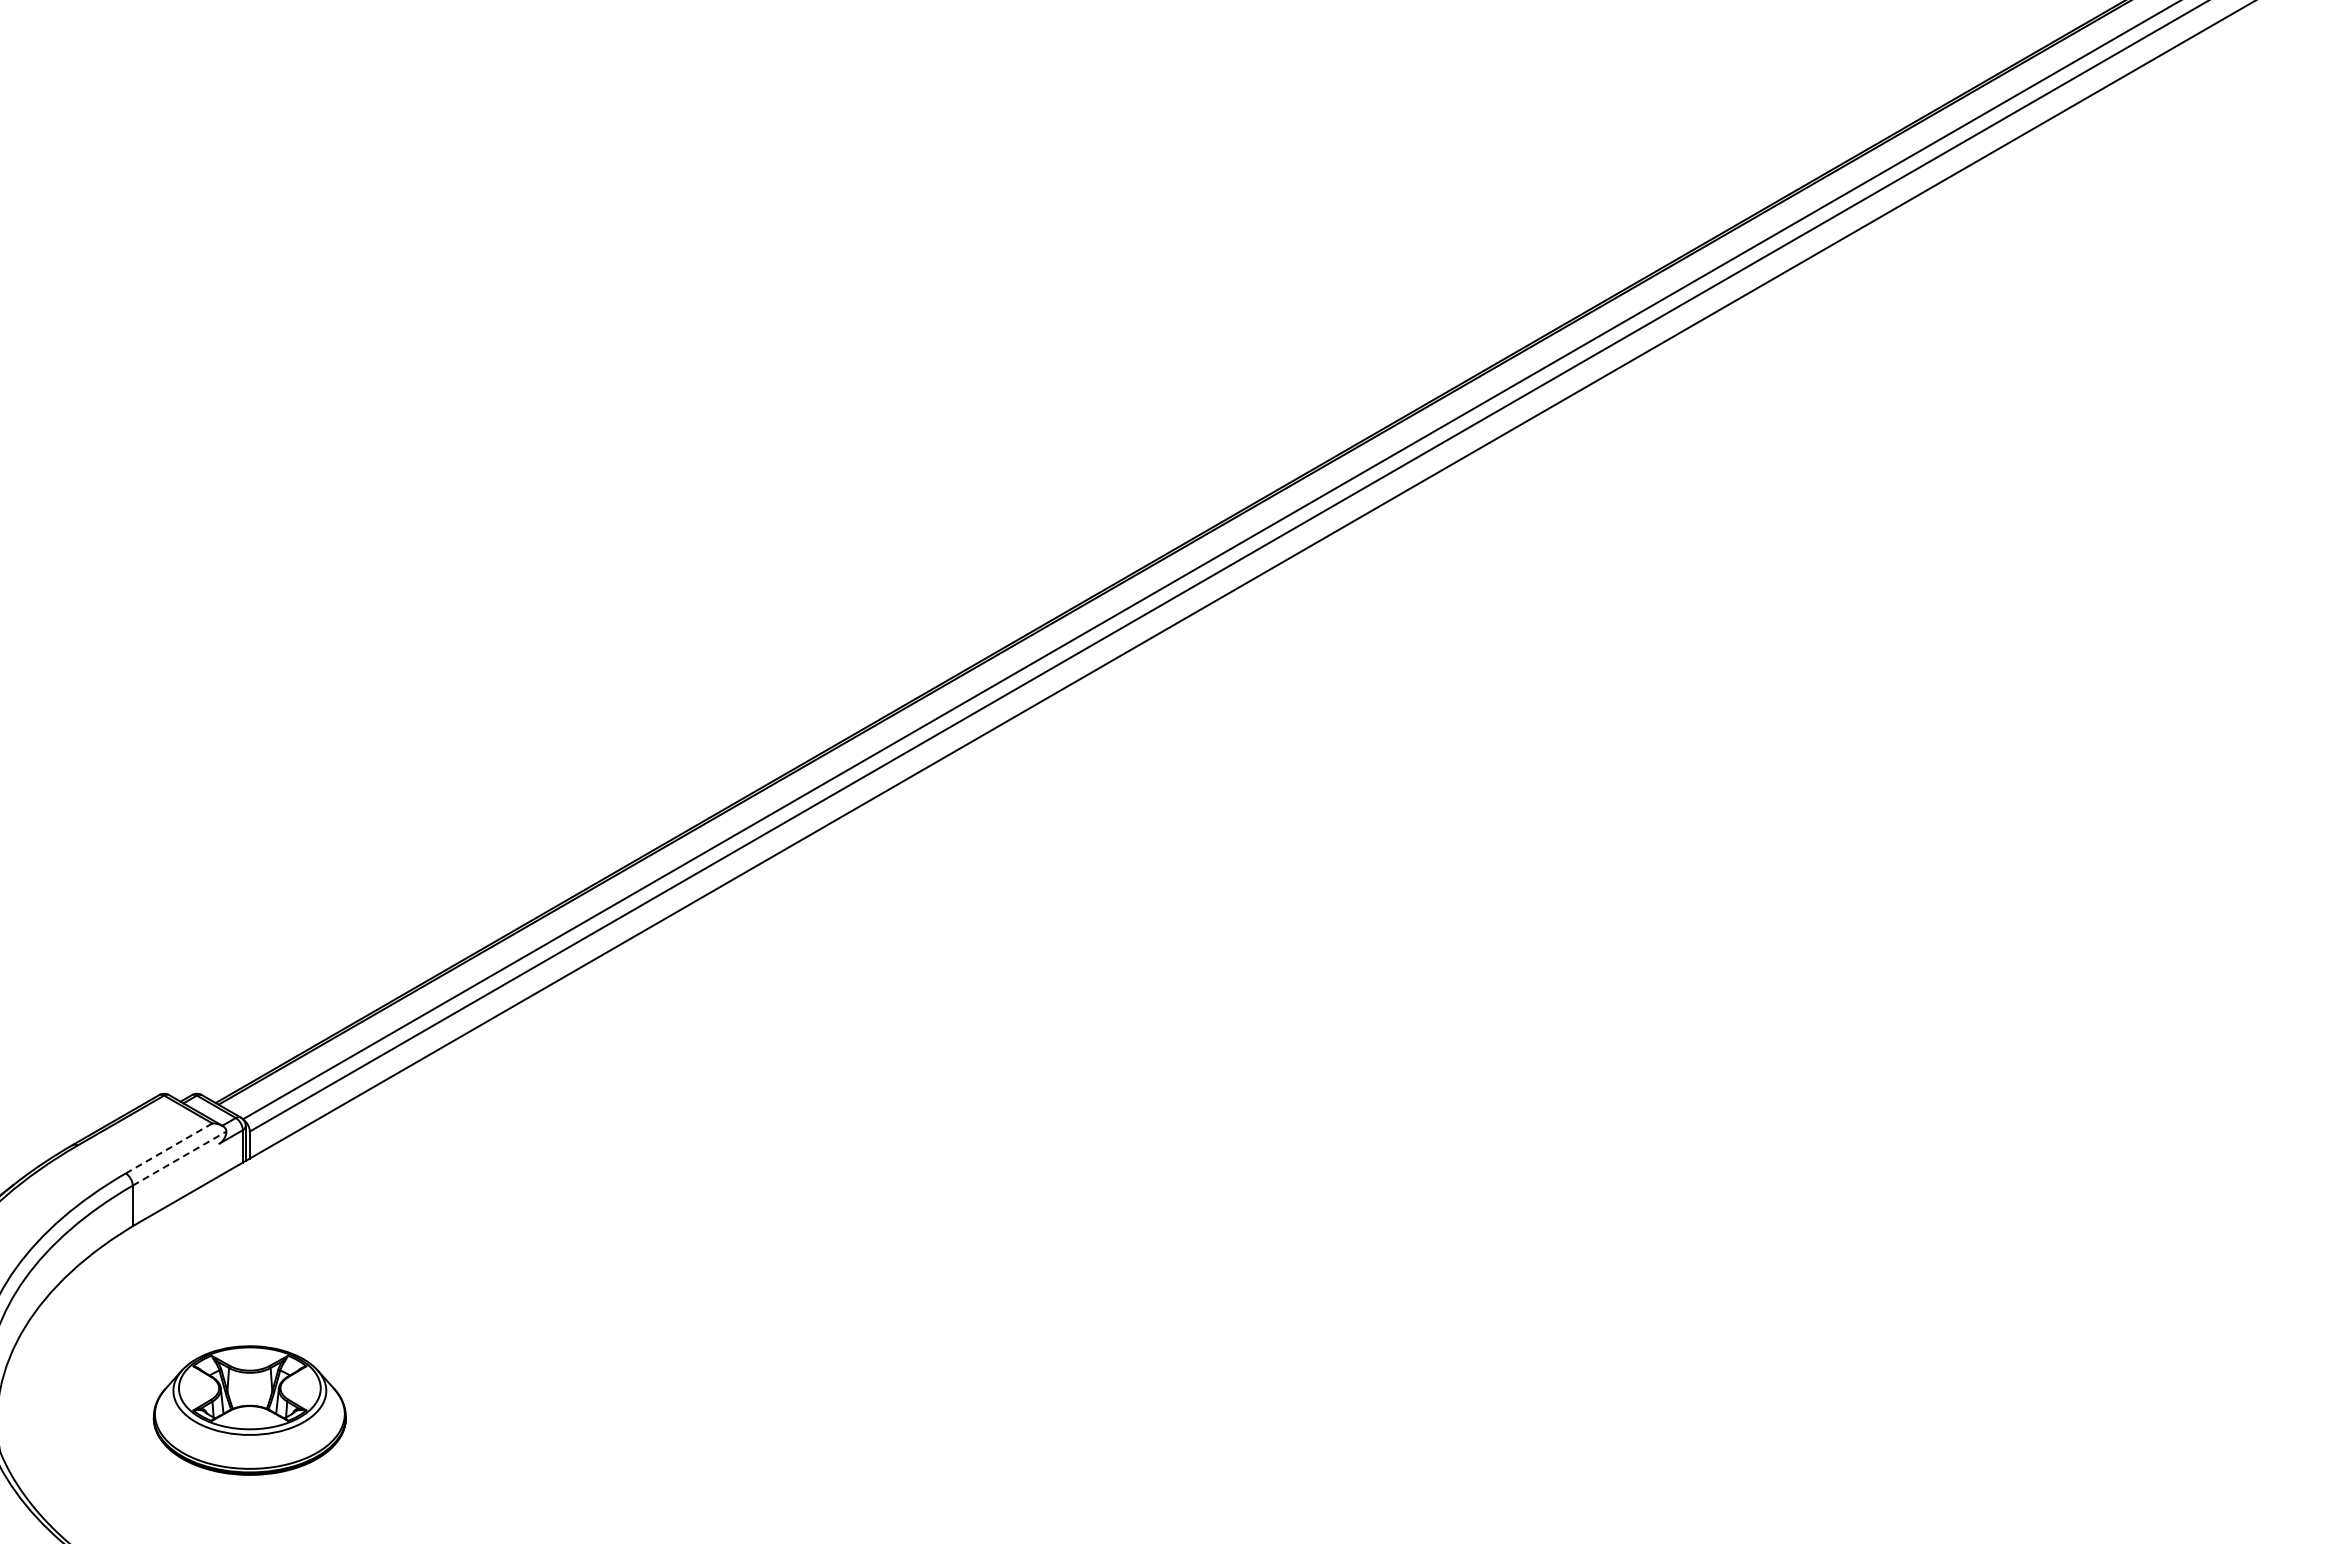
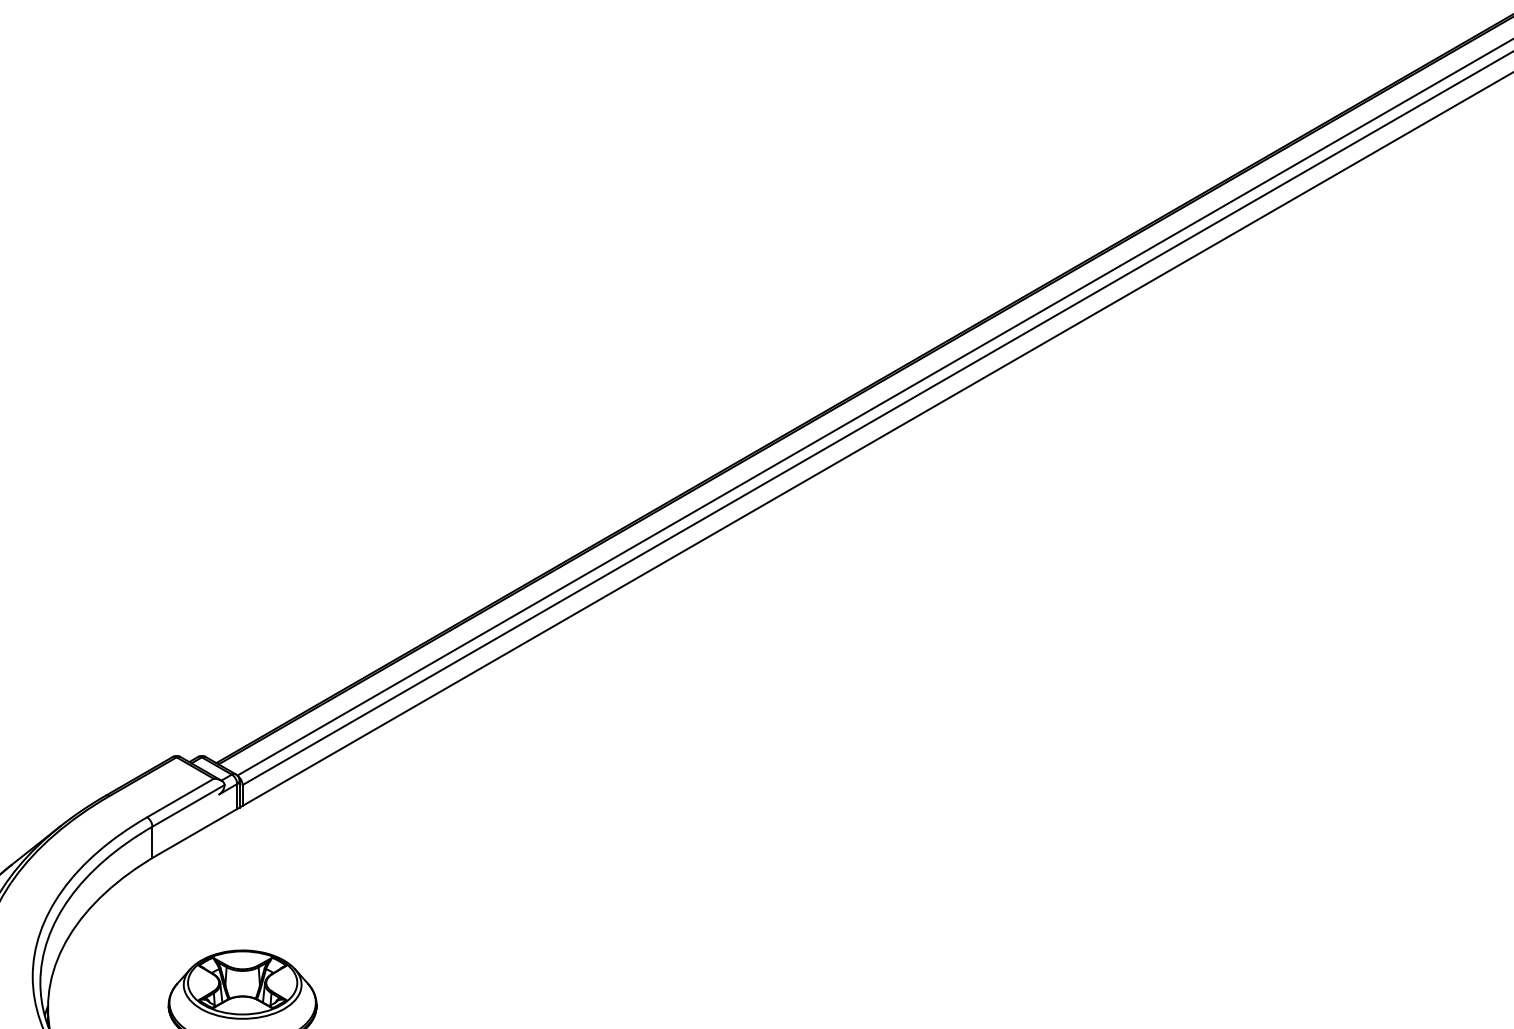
line: (168, 1148) -> (179, 798), dashed -> solid
line: (180, 1158) -> (189, 805), dashed -> solid

